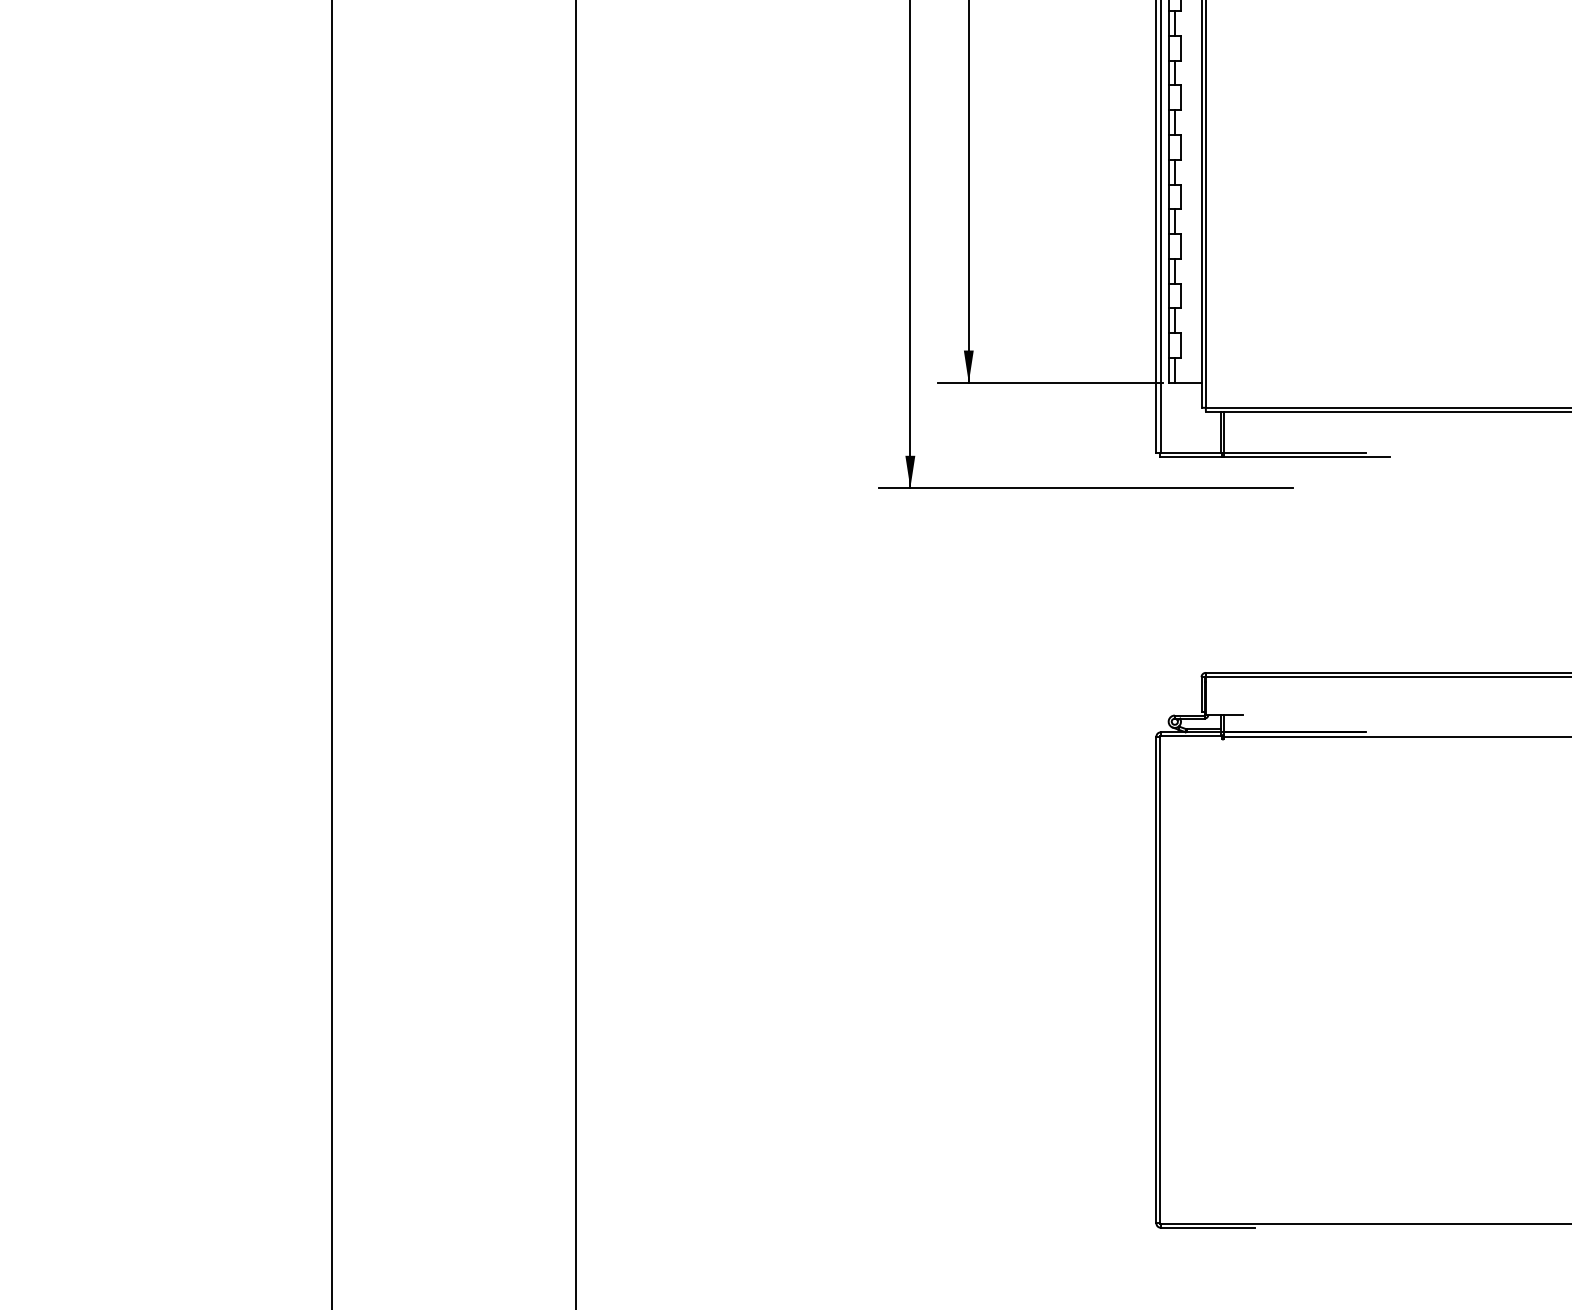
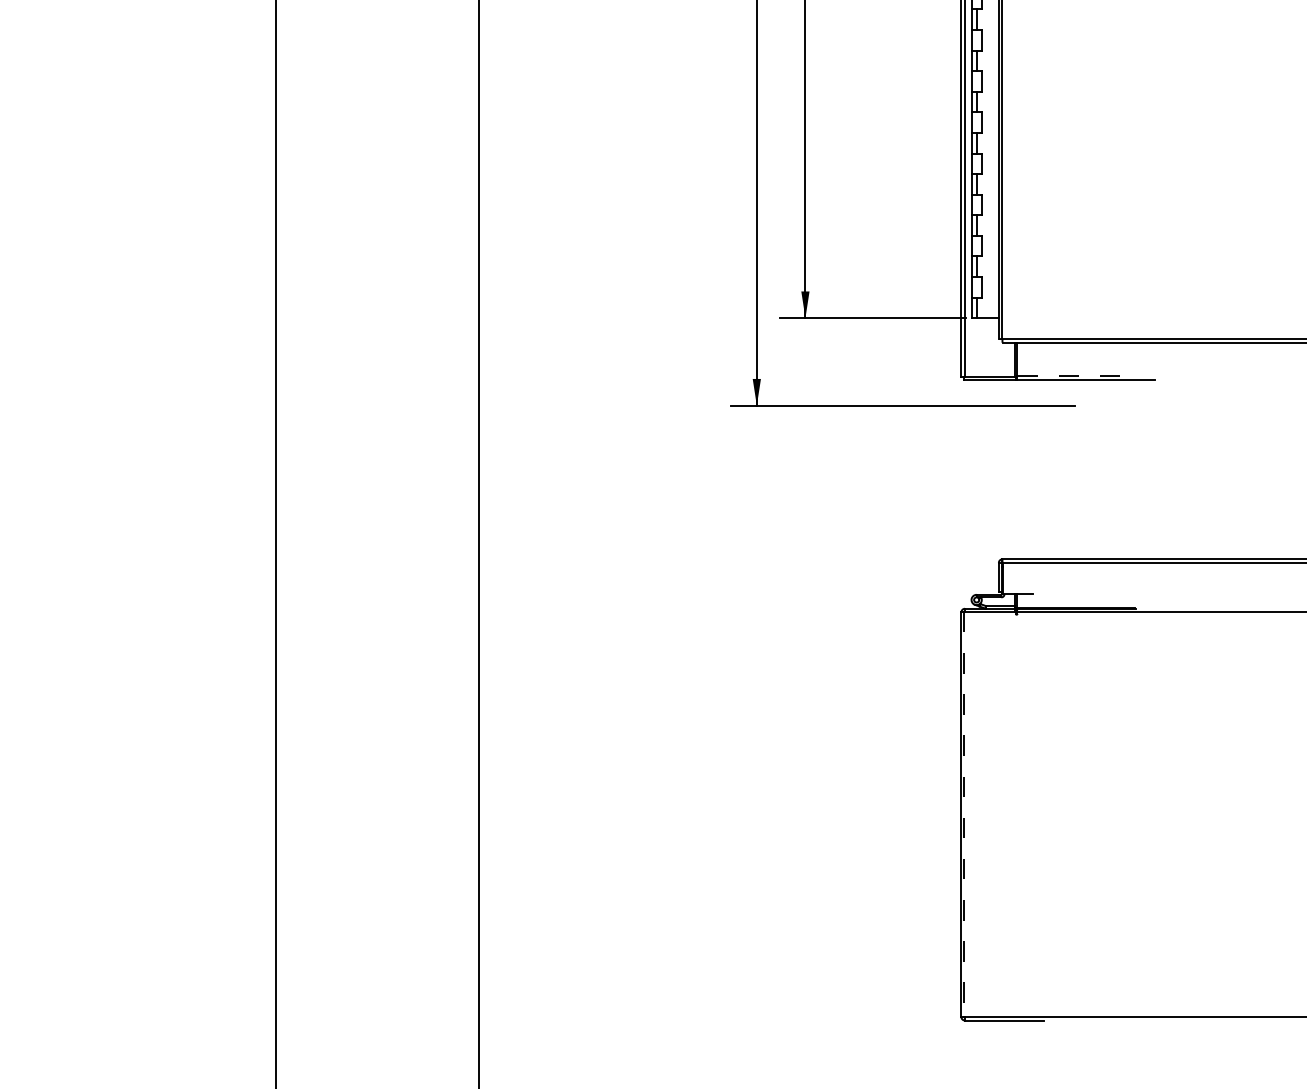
line: (1295, 452) -> (1076, 376), solid -> dashed
line: (1160, 980) -> (964, 815), solid -> dashed

